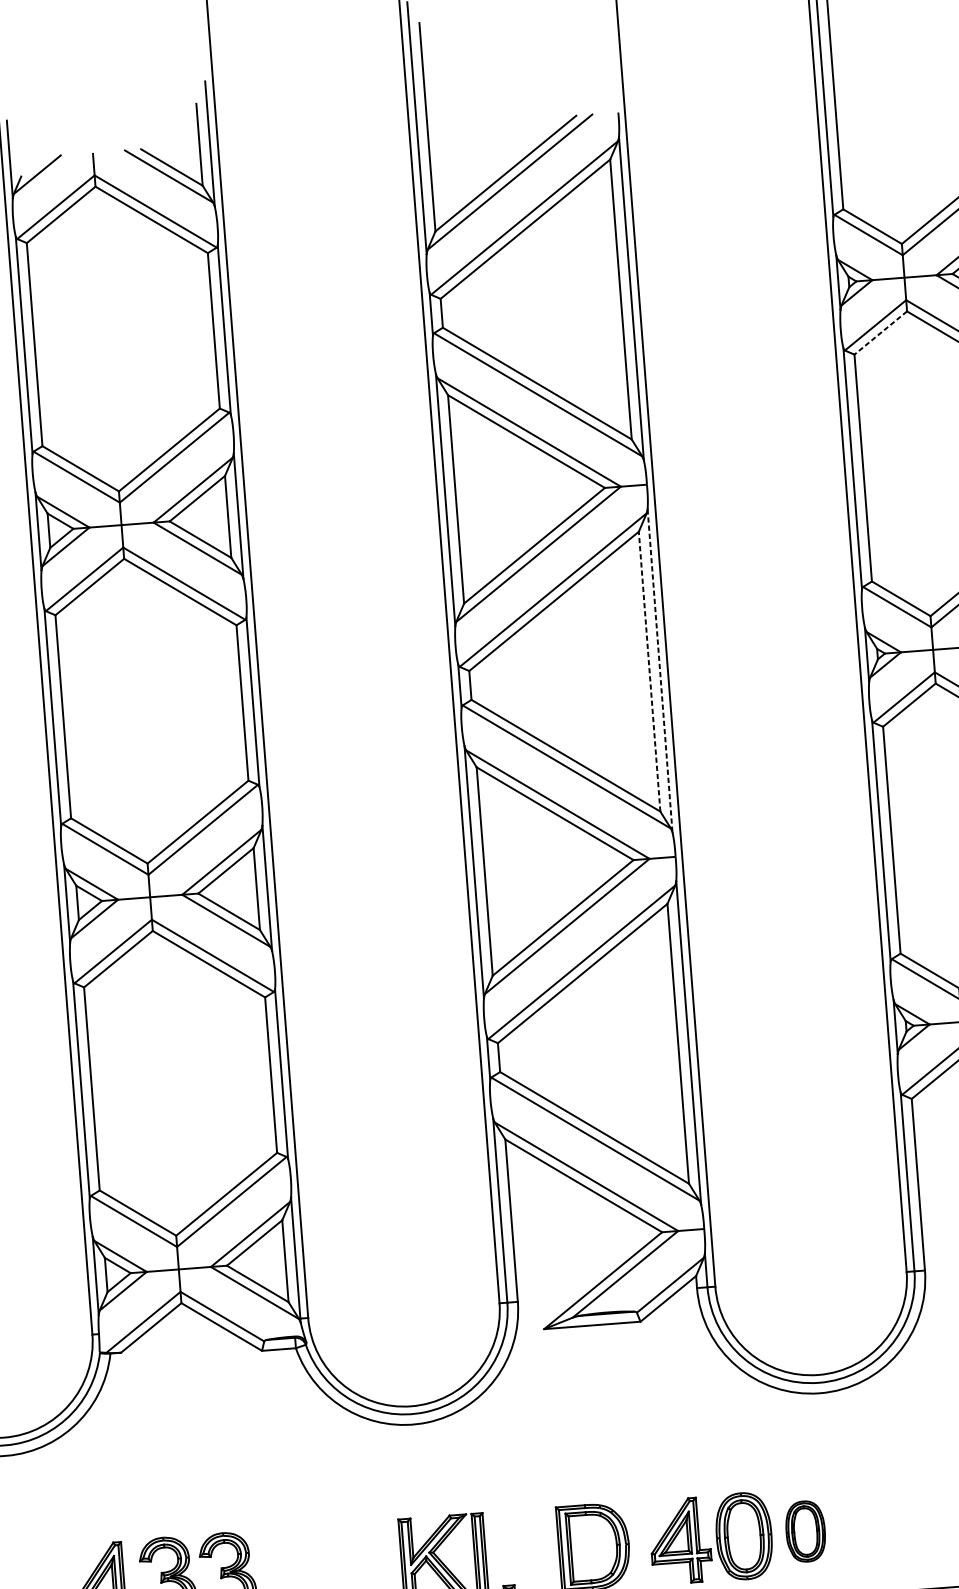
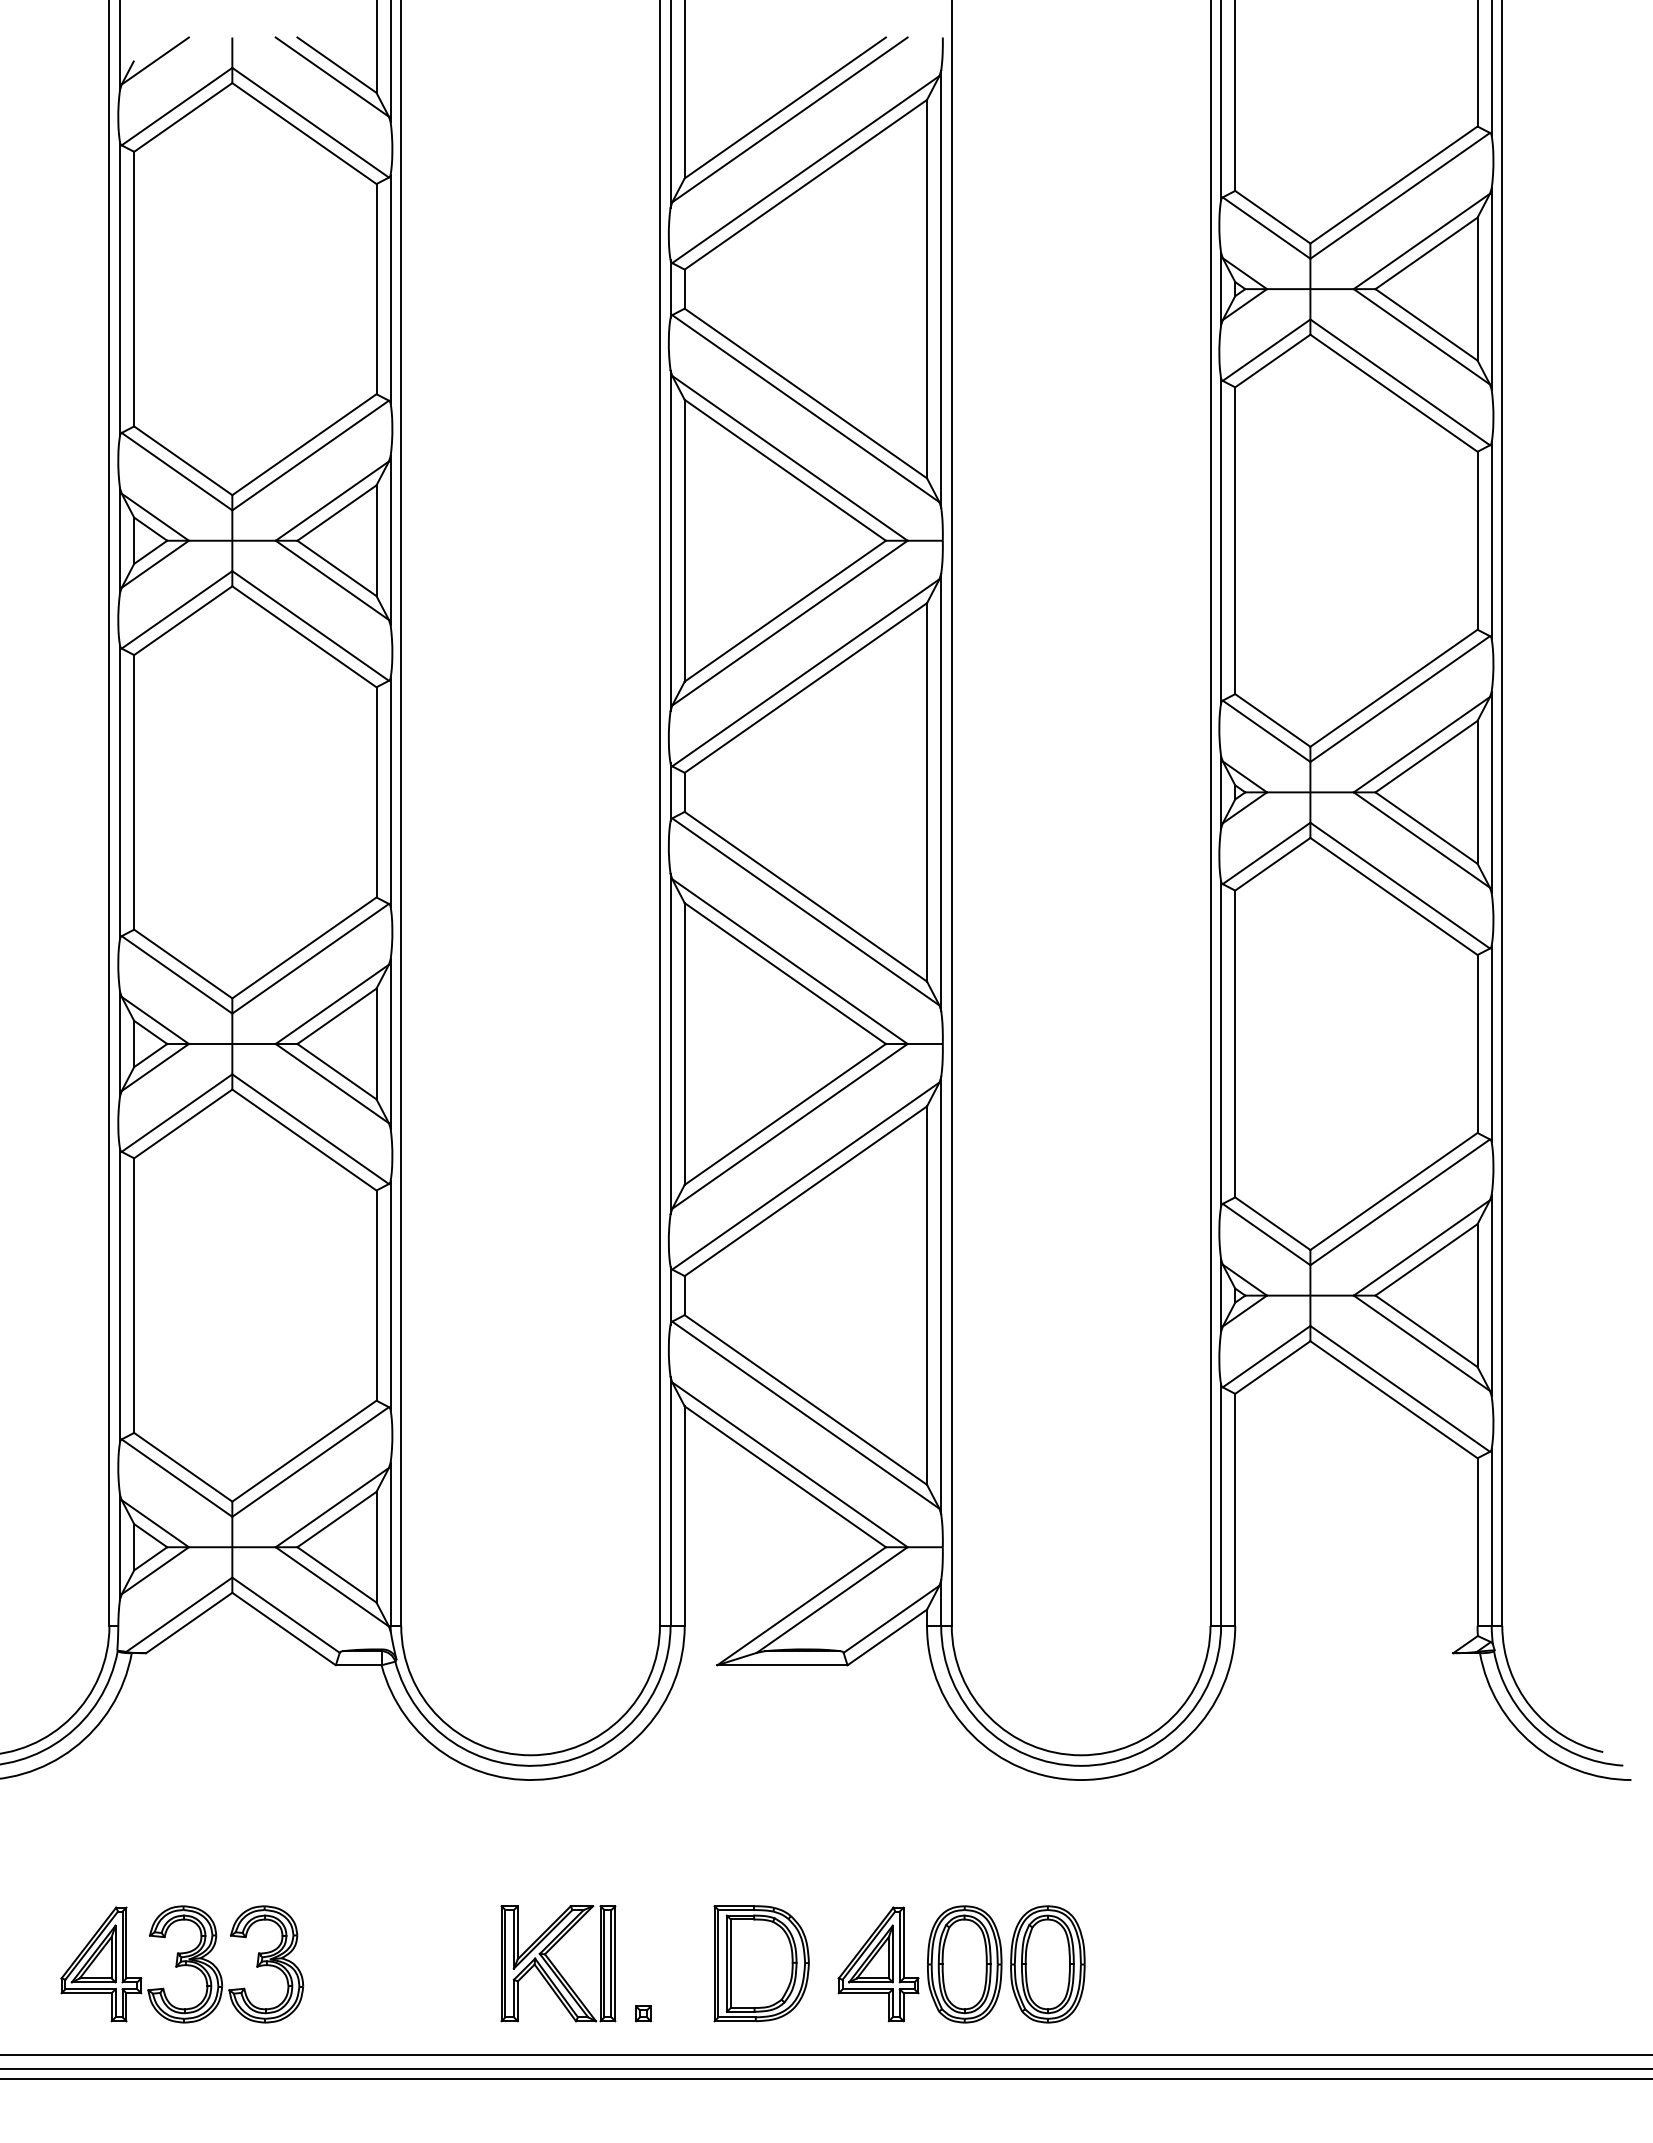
line: (880, 333) -> (1272, 361), dashed -> solid
line: (660, 670) -> (941, 792), dashed -> solid
line: (649, 671) -> (927, 791), dashed -> solid
part: (805, 1531) -> (1047, 1964), size x1.43

